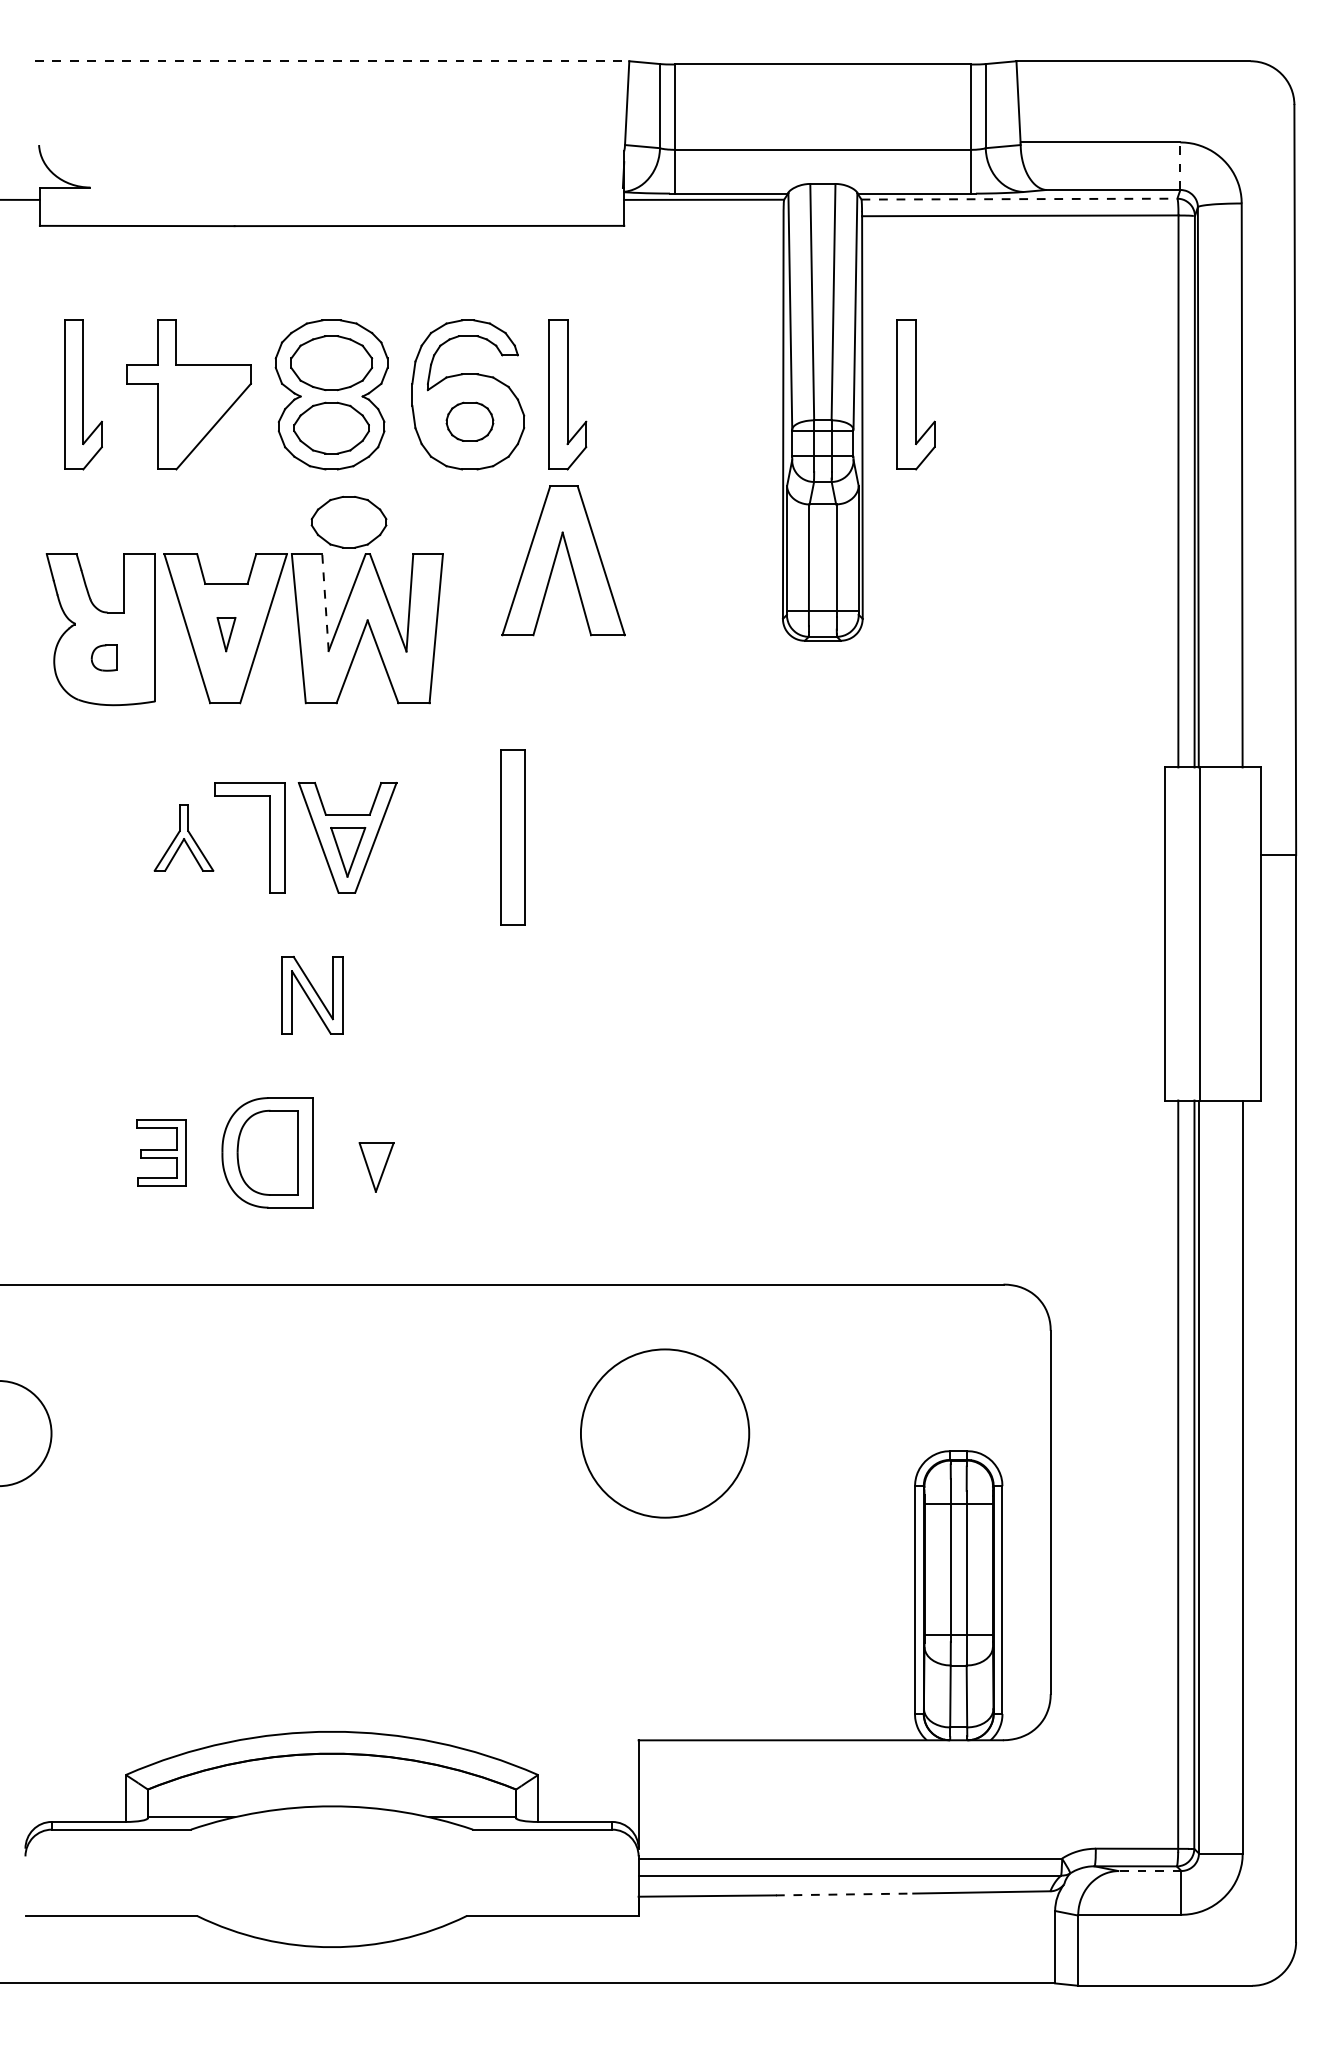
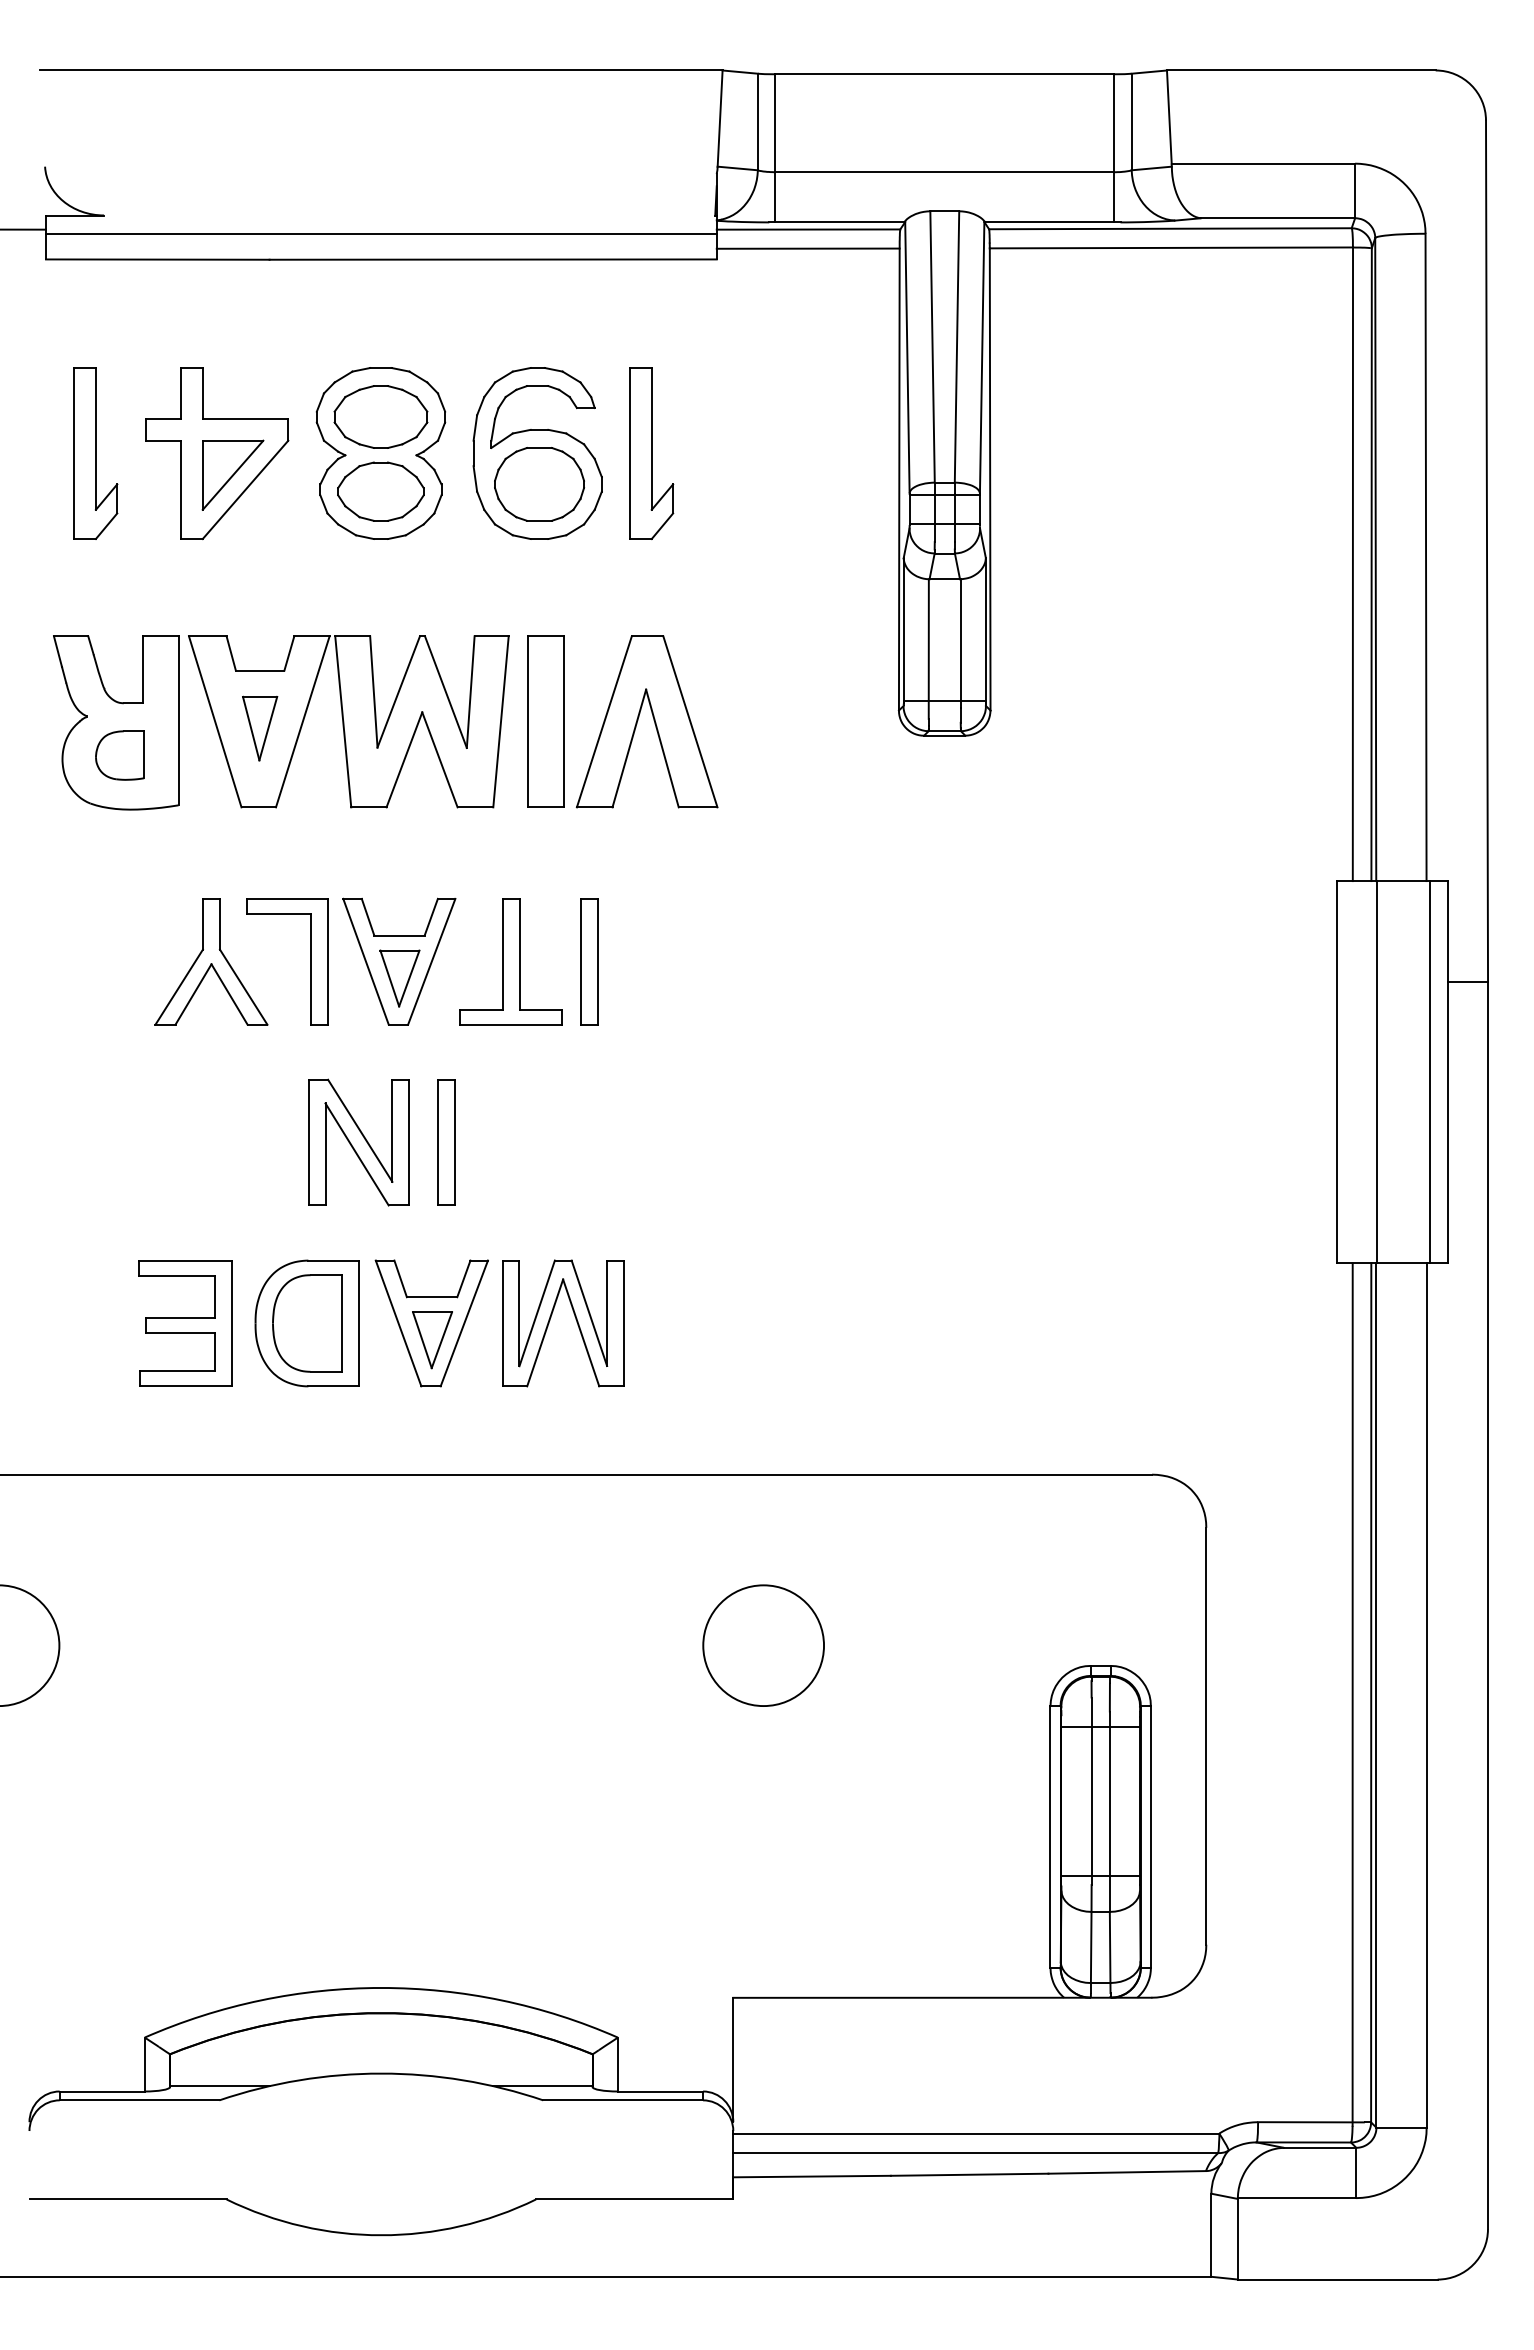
line: (332, 61) -> (381, 70), dashed -> solid
line: (1180, 165) -> (1355, 190), dashed -> solid
line: (1019, 198) -> (1170, 228), dashed -> solid
line: (332, 203) -> (381, 233), added
line: (703, 216) -> (807, 248), added
part: (915, 394) -> (1051, 453), removed
part: (202, 413) -> (232, 474), added
part: (469, 421) -> (539, 484), size x1.67
part: (348, 522) -> (400, 599), removed
part: (569, 559) -> (653, 720), moved
line: (325, 602) -> (373, 691), dashed -> solid
part: (475, 628) -> (545, 721), added
part: (226, 634) -> (260, 728), size x1.67
part: (103, 658) -> (119, 755), size x1.67
part: (184, 837) -> (211, 961), size x1.67
part: (444, 837) -> (510, 961), added
part: (513, 837) -> (589, 961), size x0.62
line: (1245, 934) -> (1429, 1072), added
part: (312, 995) -> (358, 1142), size x1.43
part: (388, 995) -> (446, 1142), added
part: (501, 1149) -> (575, 1319), added
part: (161, 1152) -> (185, 1323), size x1.67
part: (375, 1152) -> (431, 1323), added
circle: (664, 1433) -> (763, 1645), size x0.62
line: (1149, 1870) -> (1319, 2147), dashed -> solid
line: (844, 1894) -> (969, 2174), dashed -> solid

